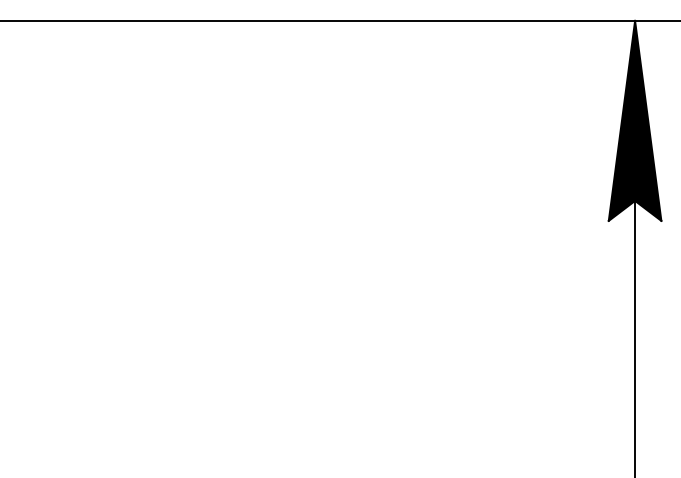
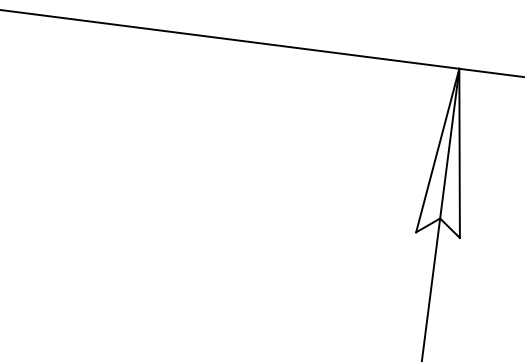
fill: (634, 120) -> (448, 151), removed

